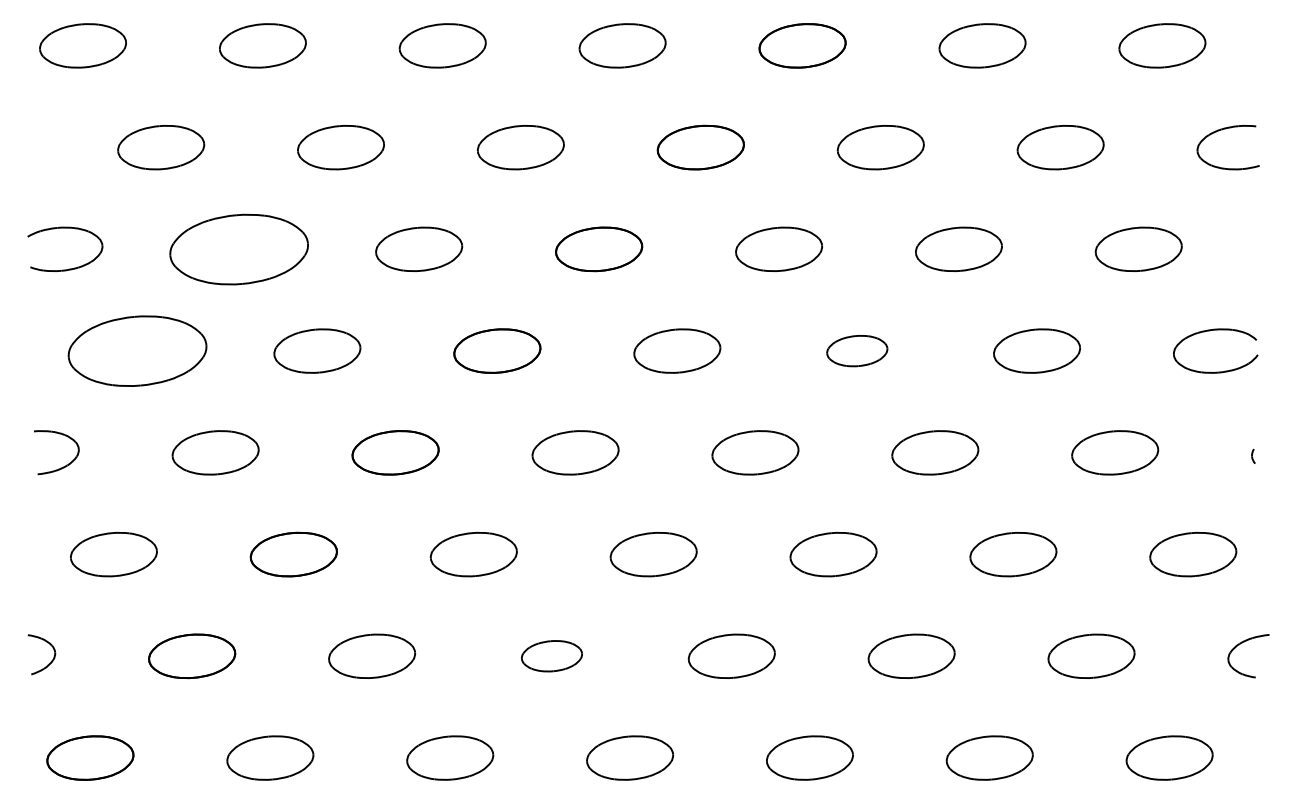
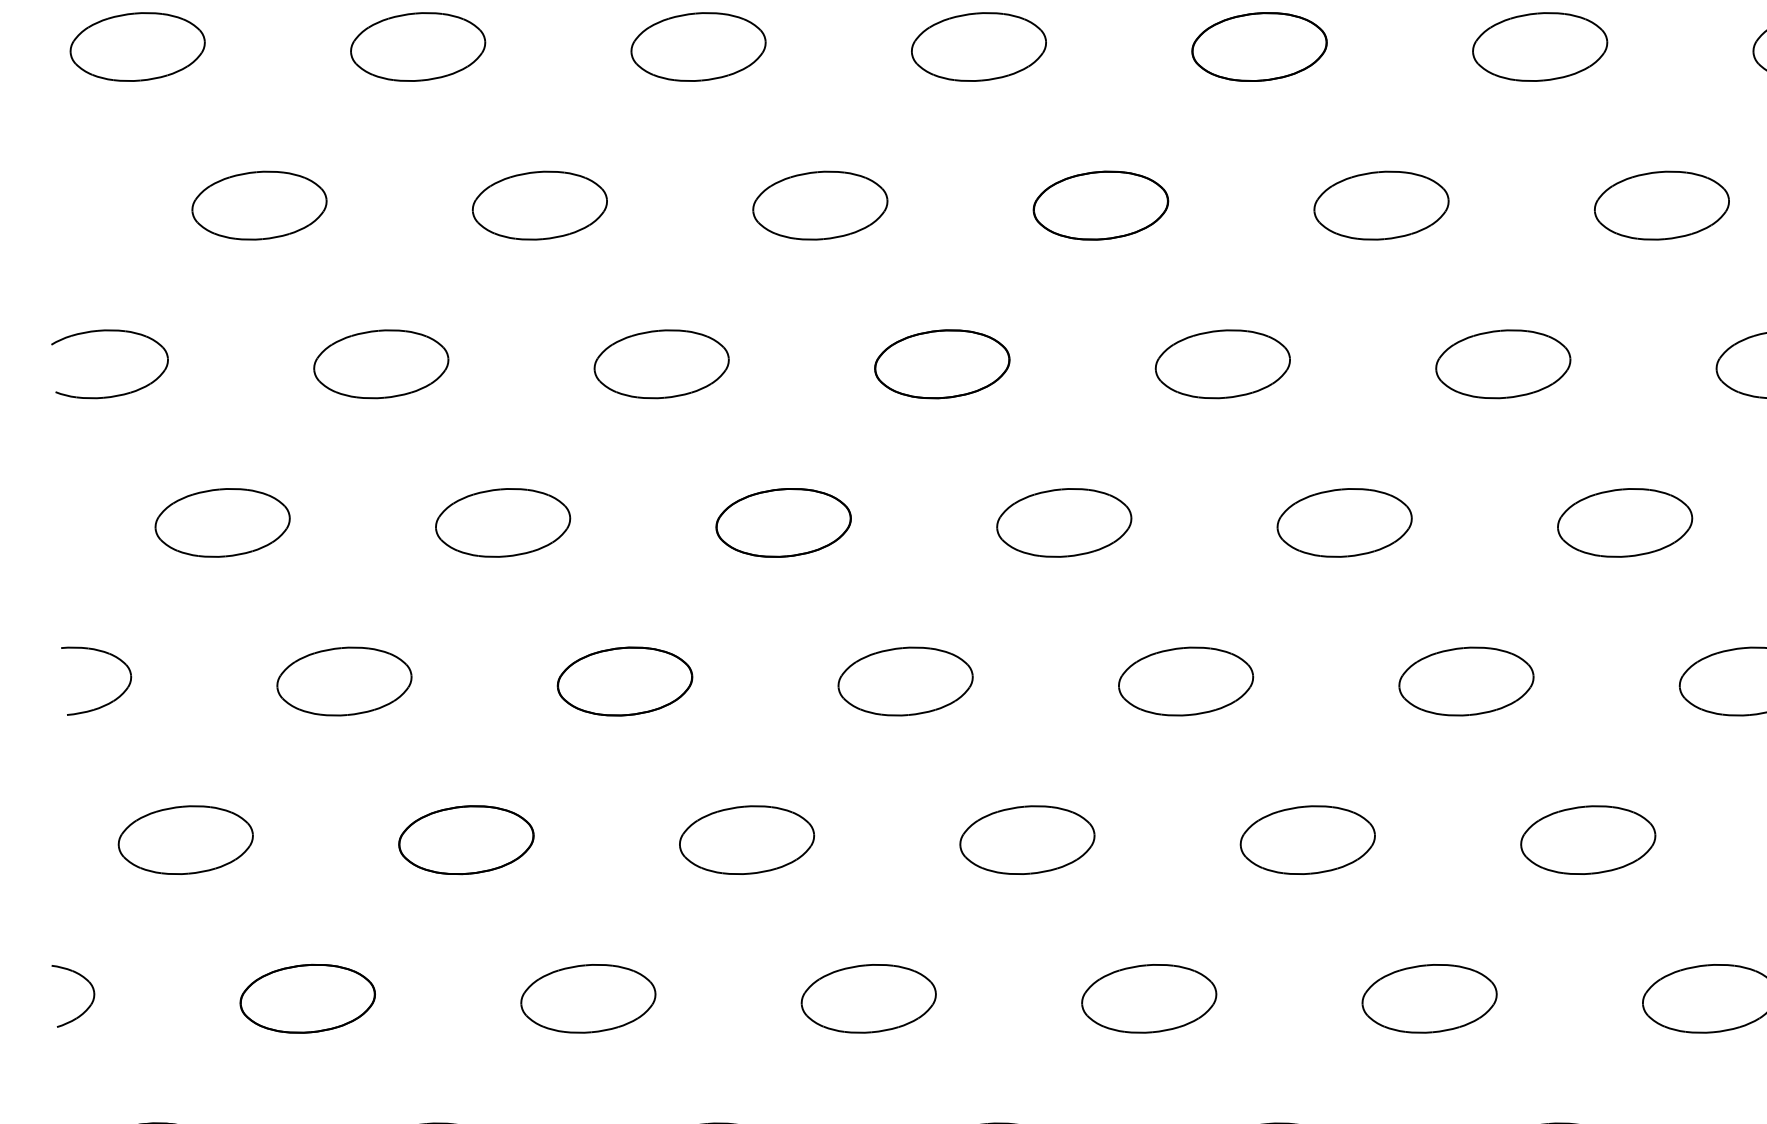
part: (239, 248) -> (381, 362), size x0.62
part: (137, 350) -> (222, 521), size x0.62
part: (857, 350) -> (1345, 521), size x1.43
part: (551, 655) -> (868, 997), size x1.43

